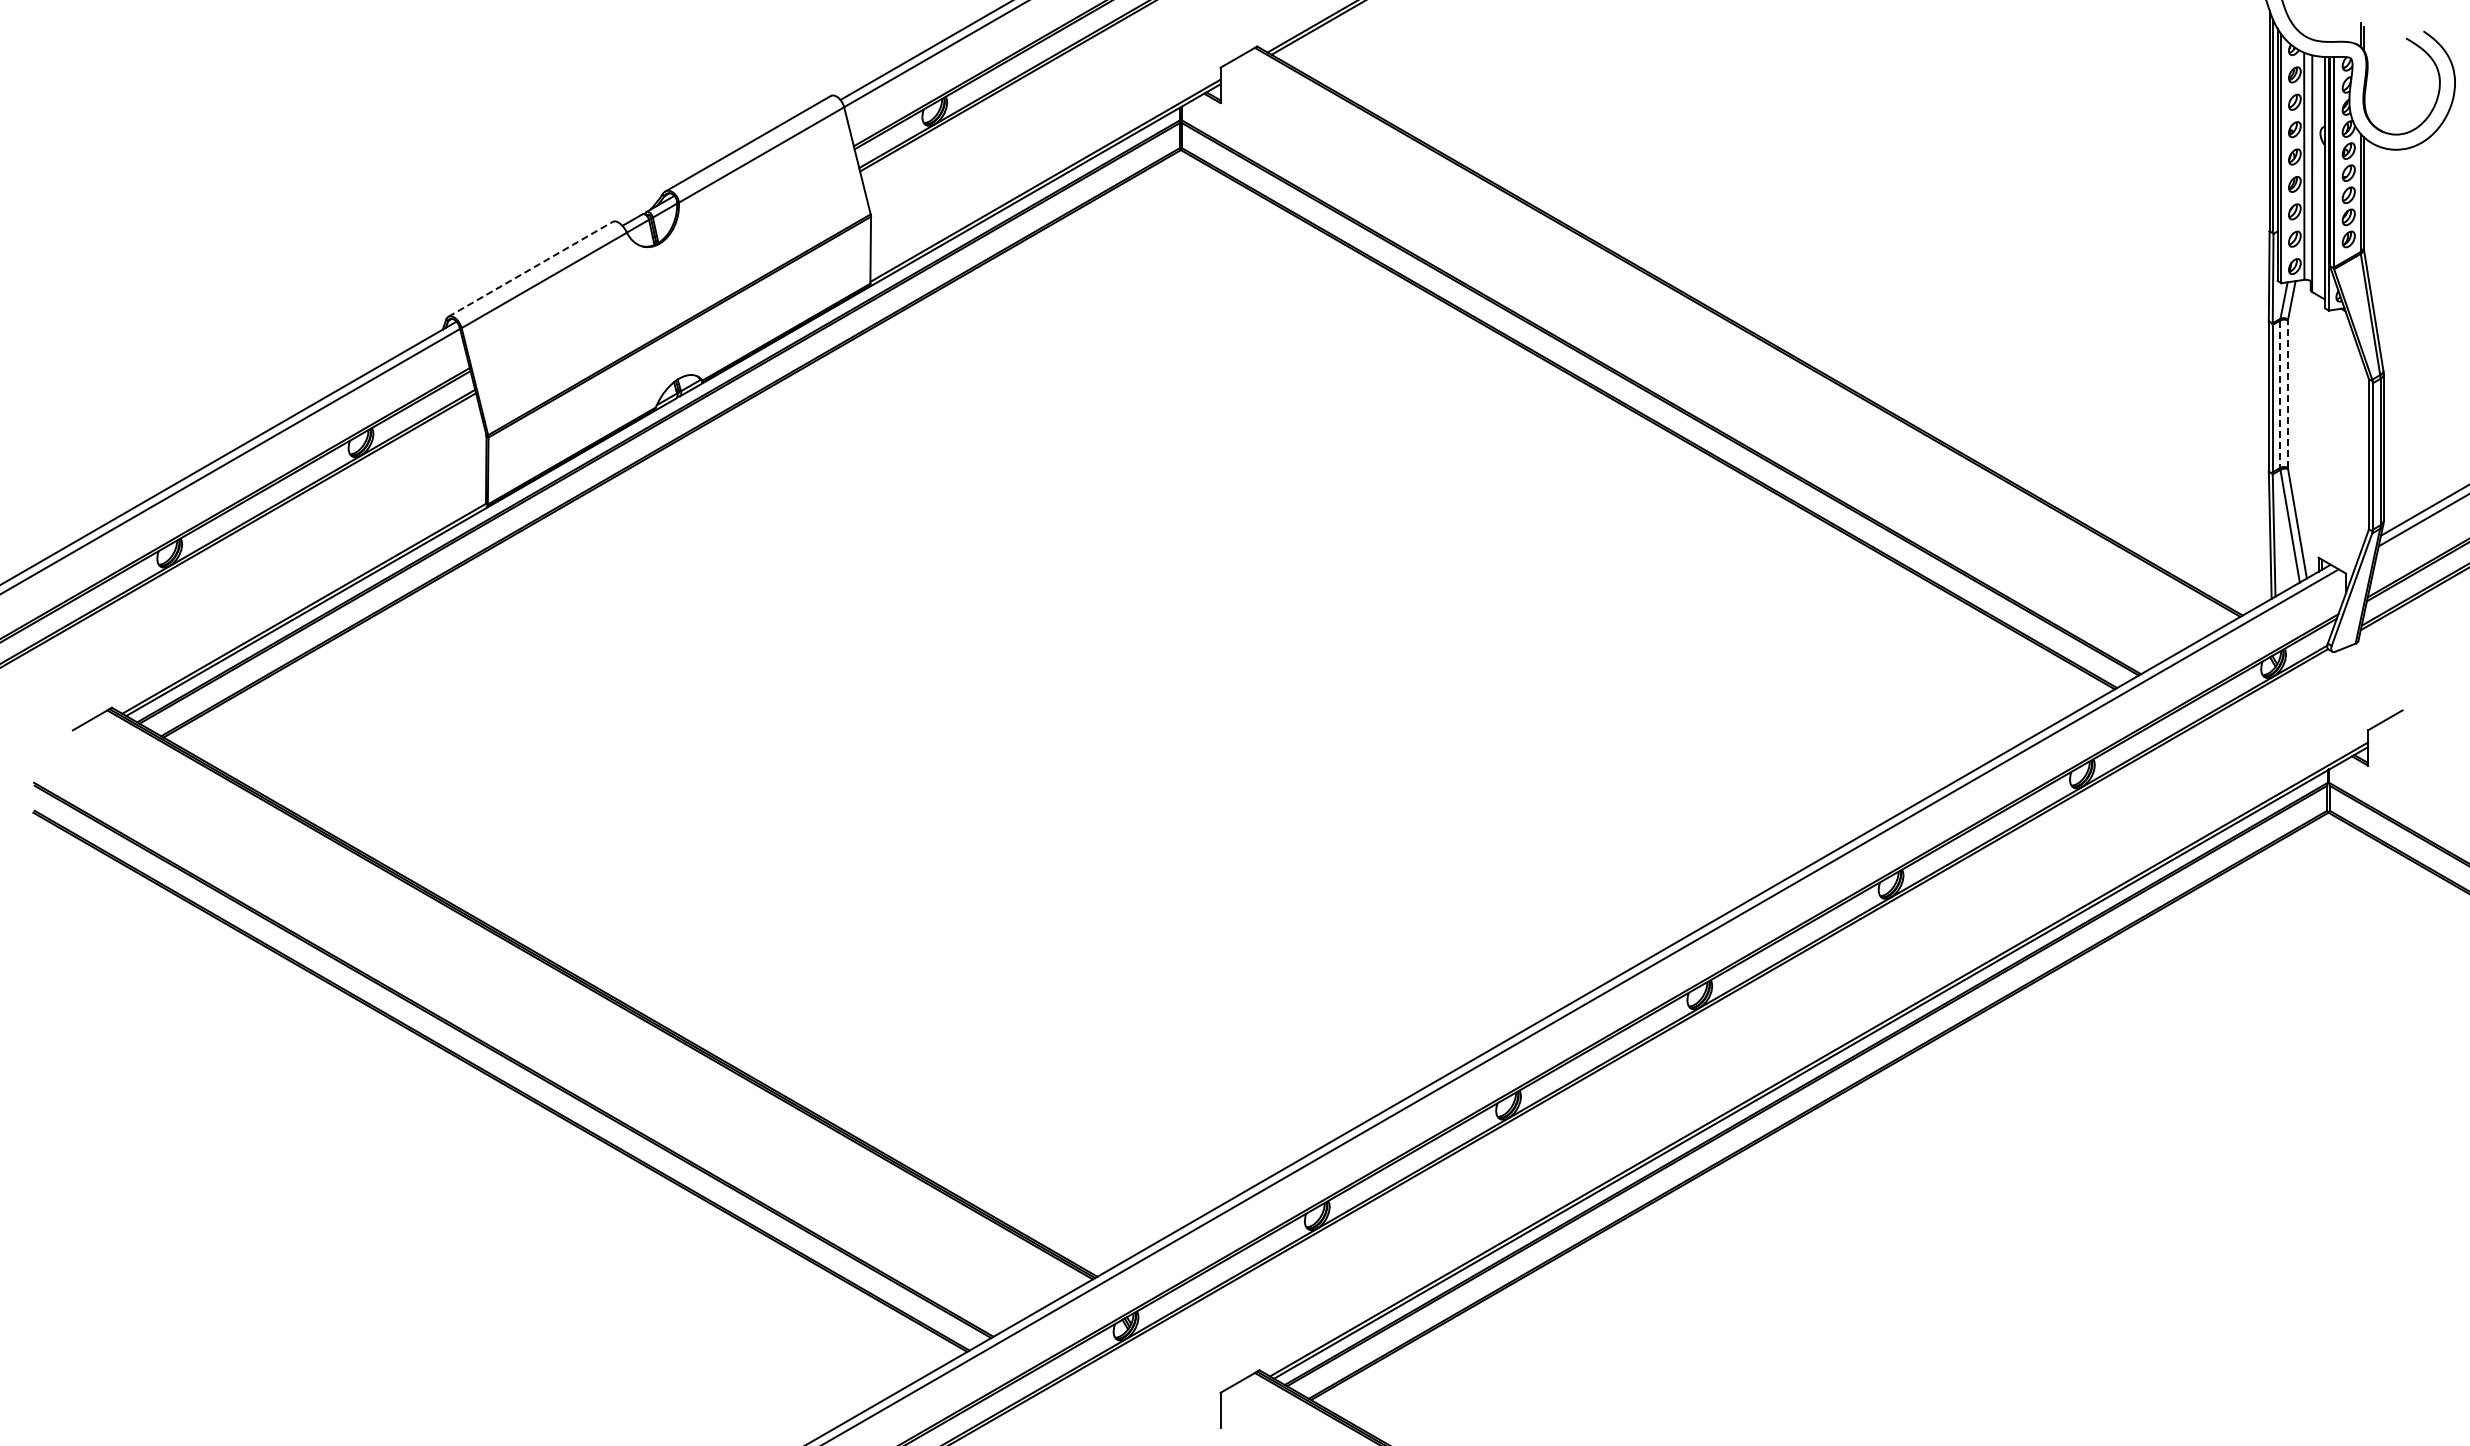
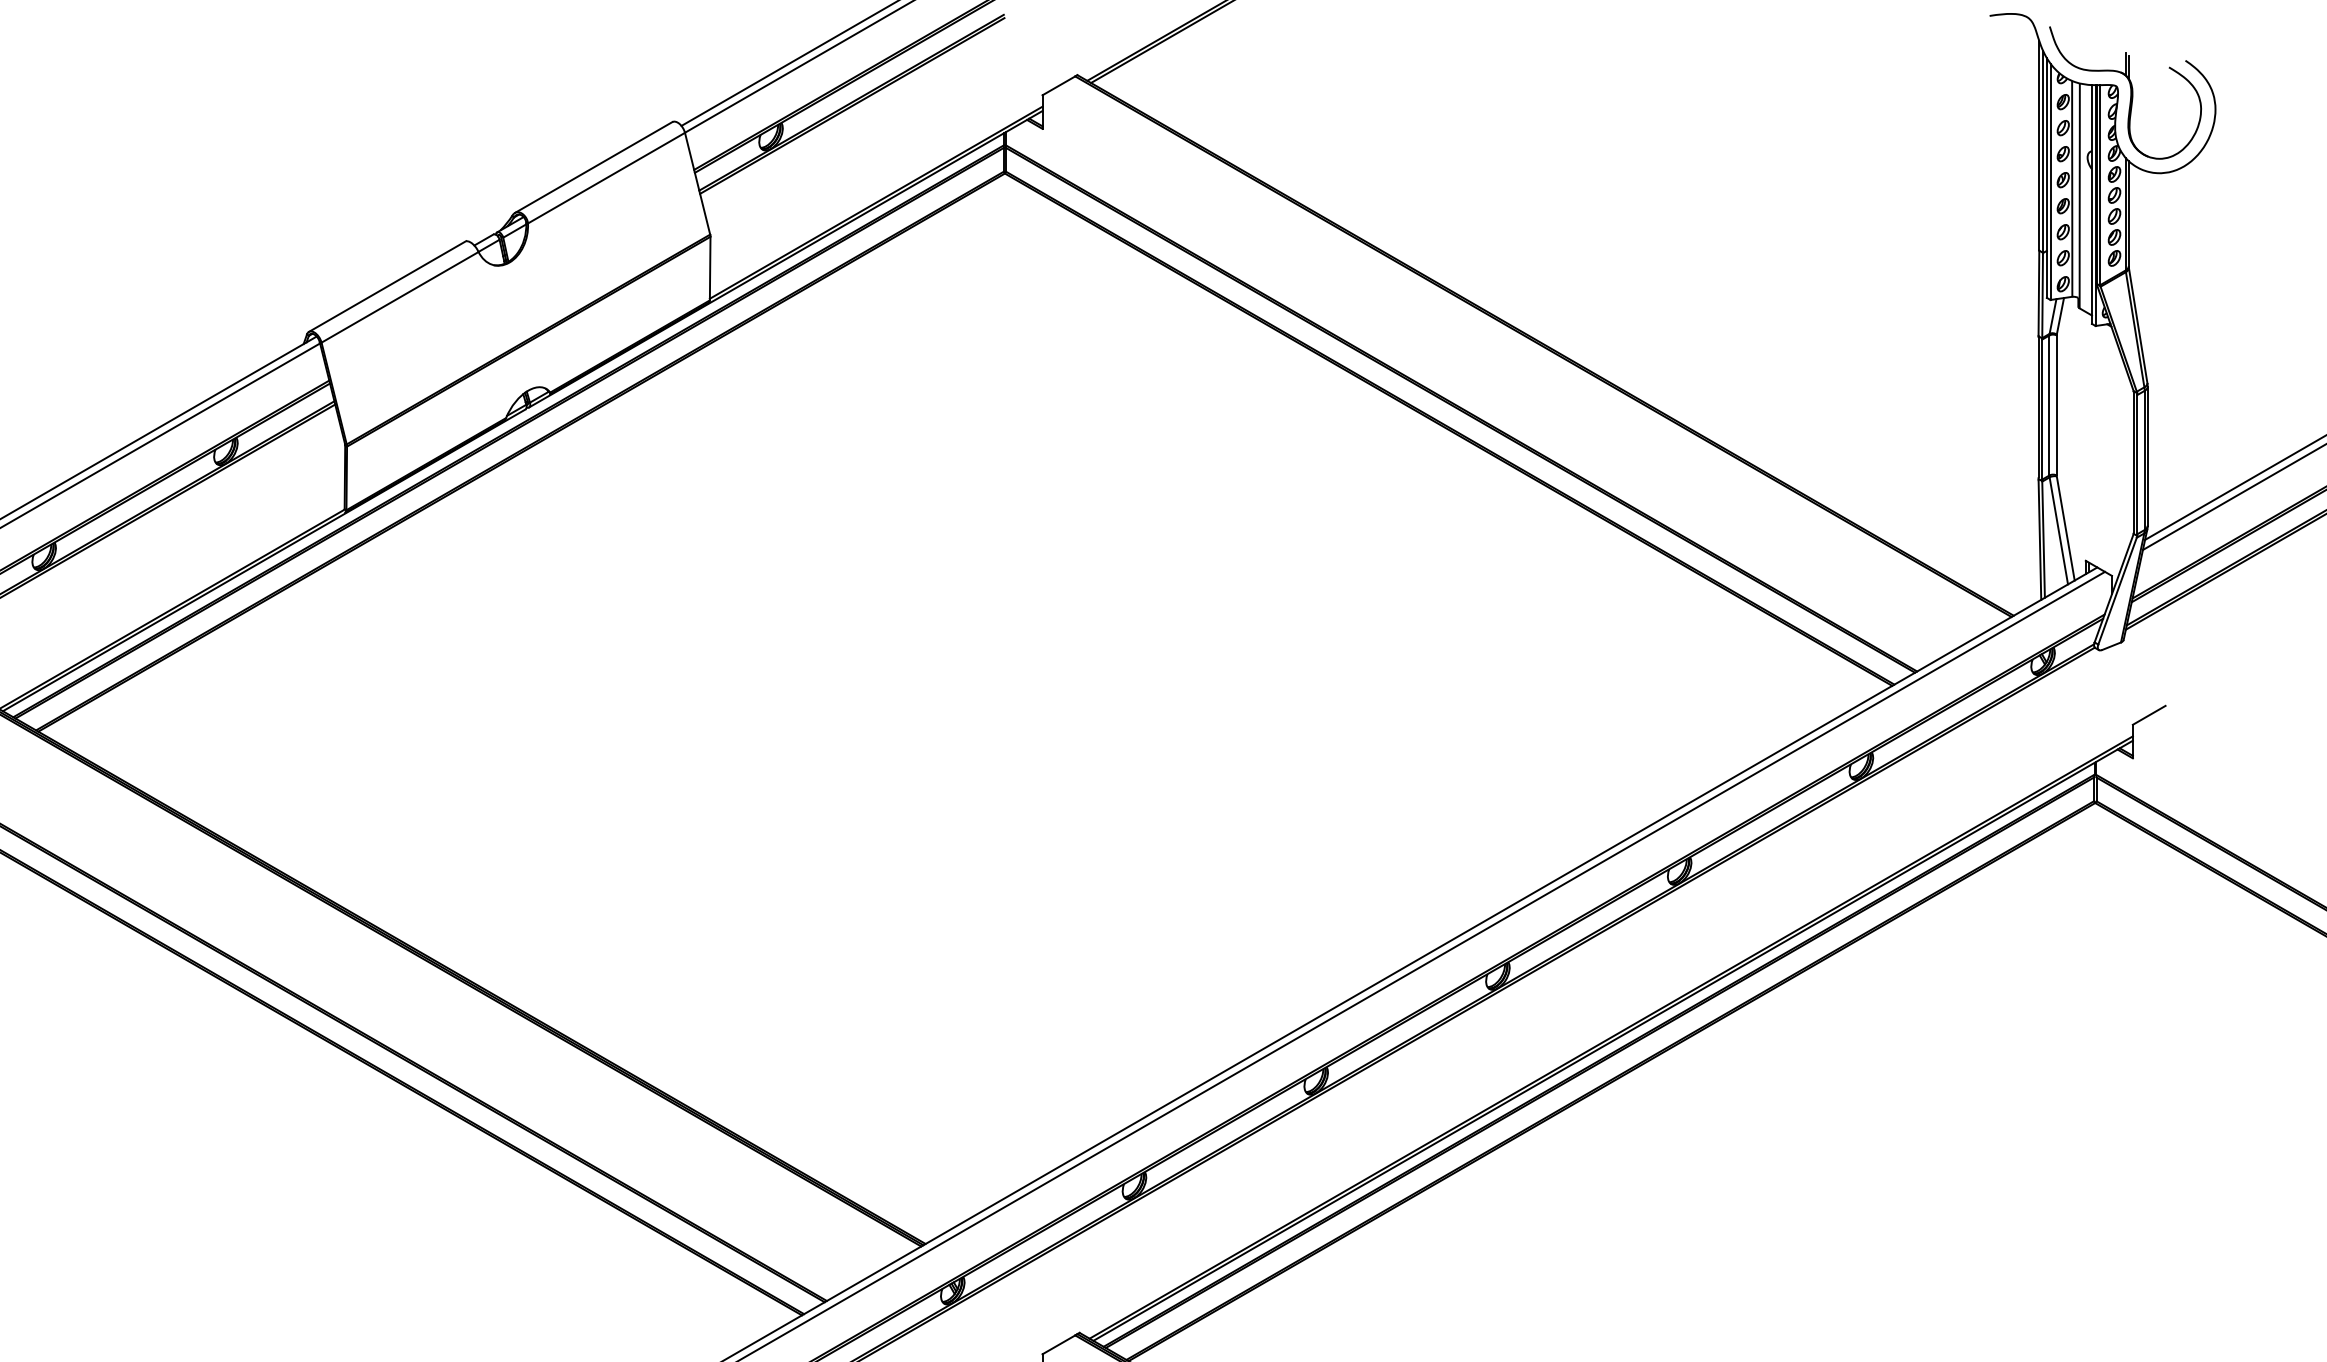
line: (531, 269) -> (387, 286), dashed -> solid
line: (2280, 394) -> (2049, 405), dashed -> solid
line: (2287, 394) -> (2056, 405), dashed -> solid

